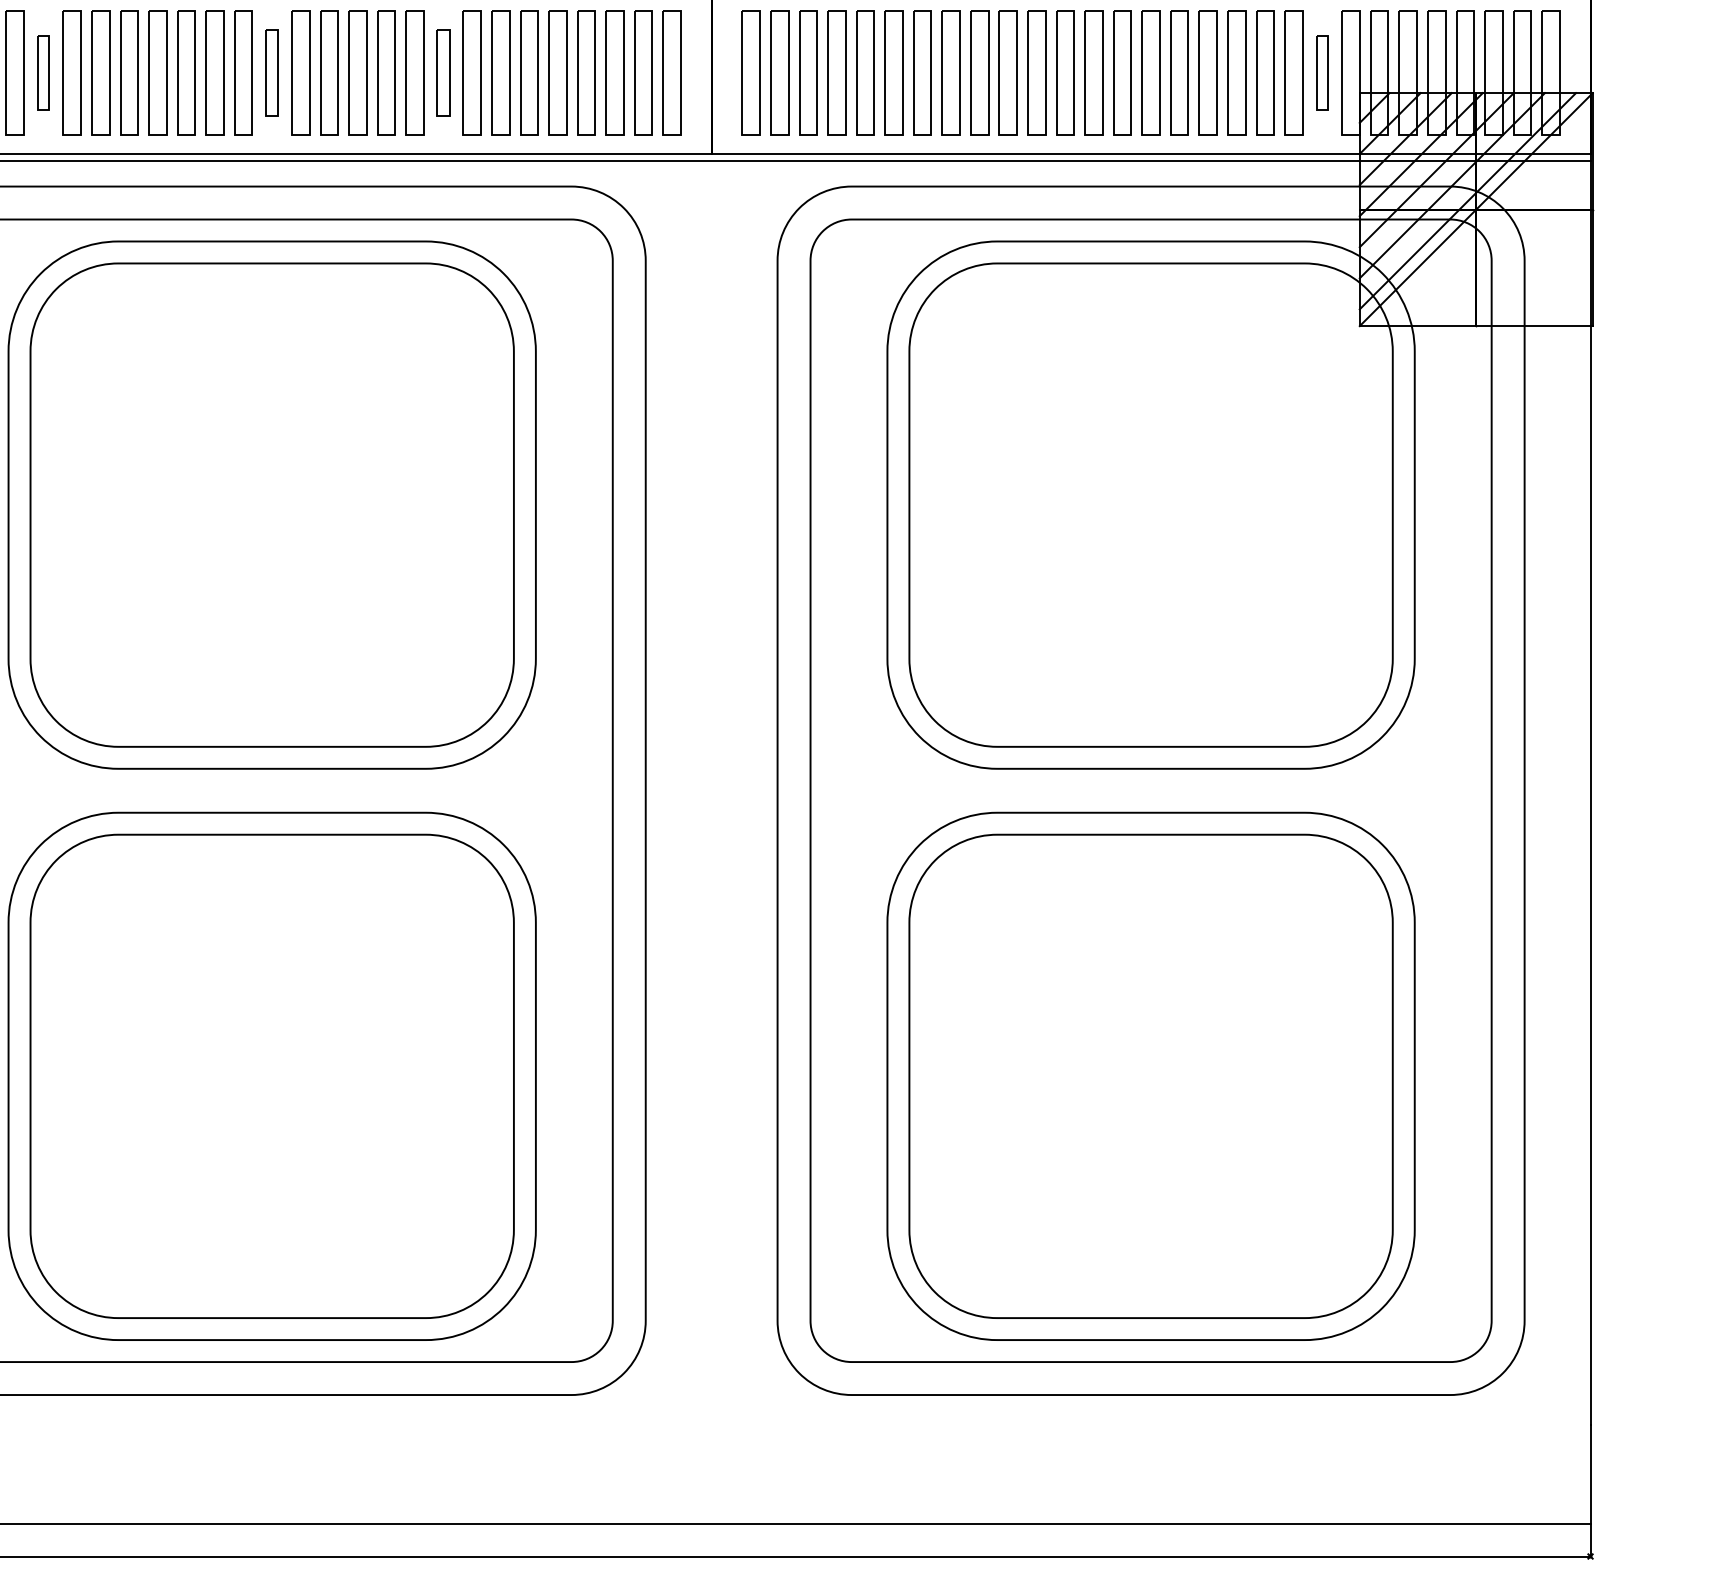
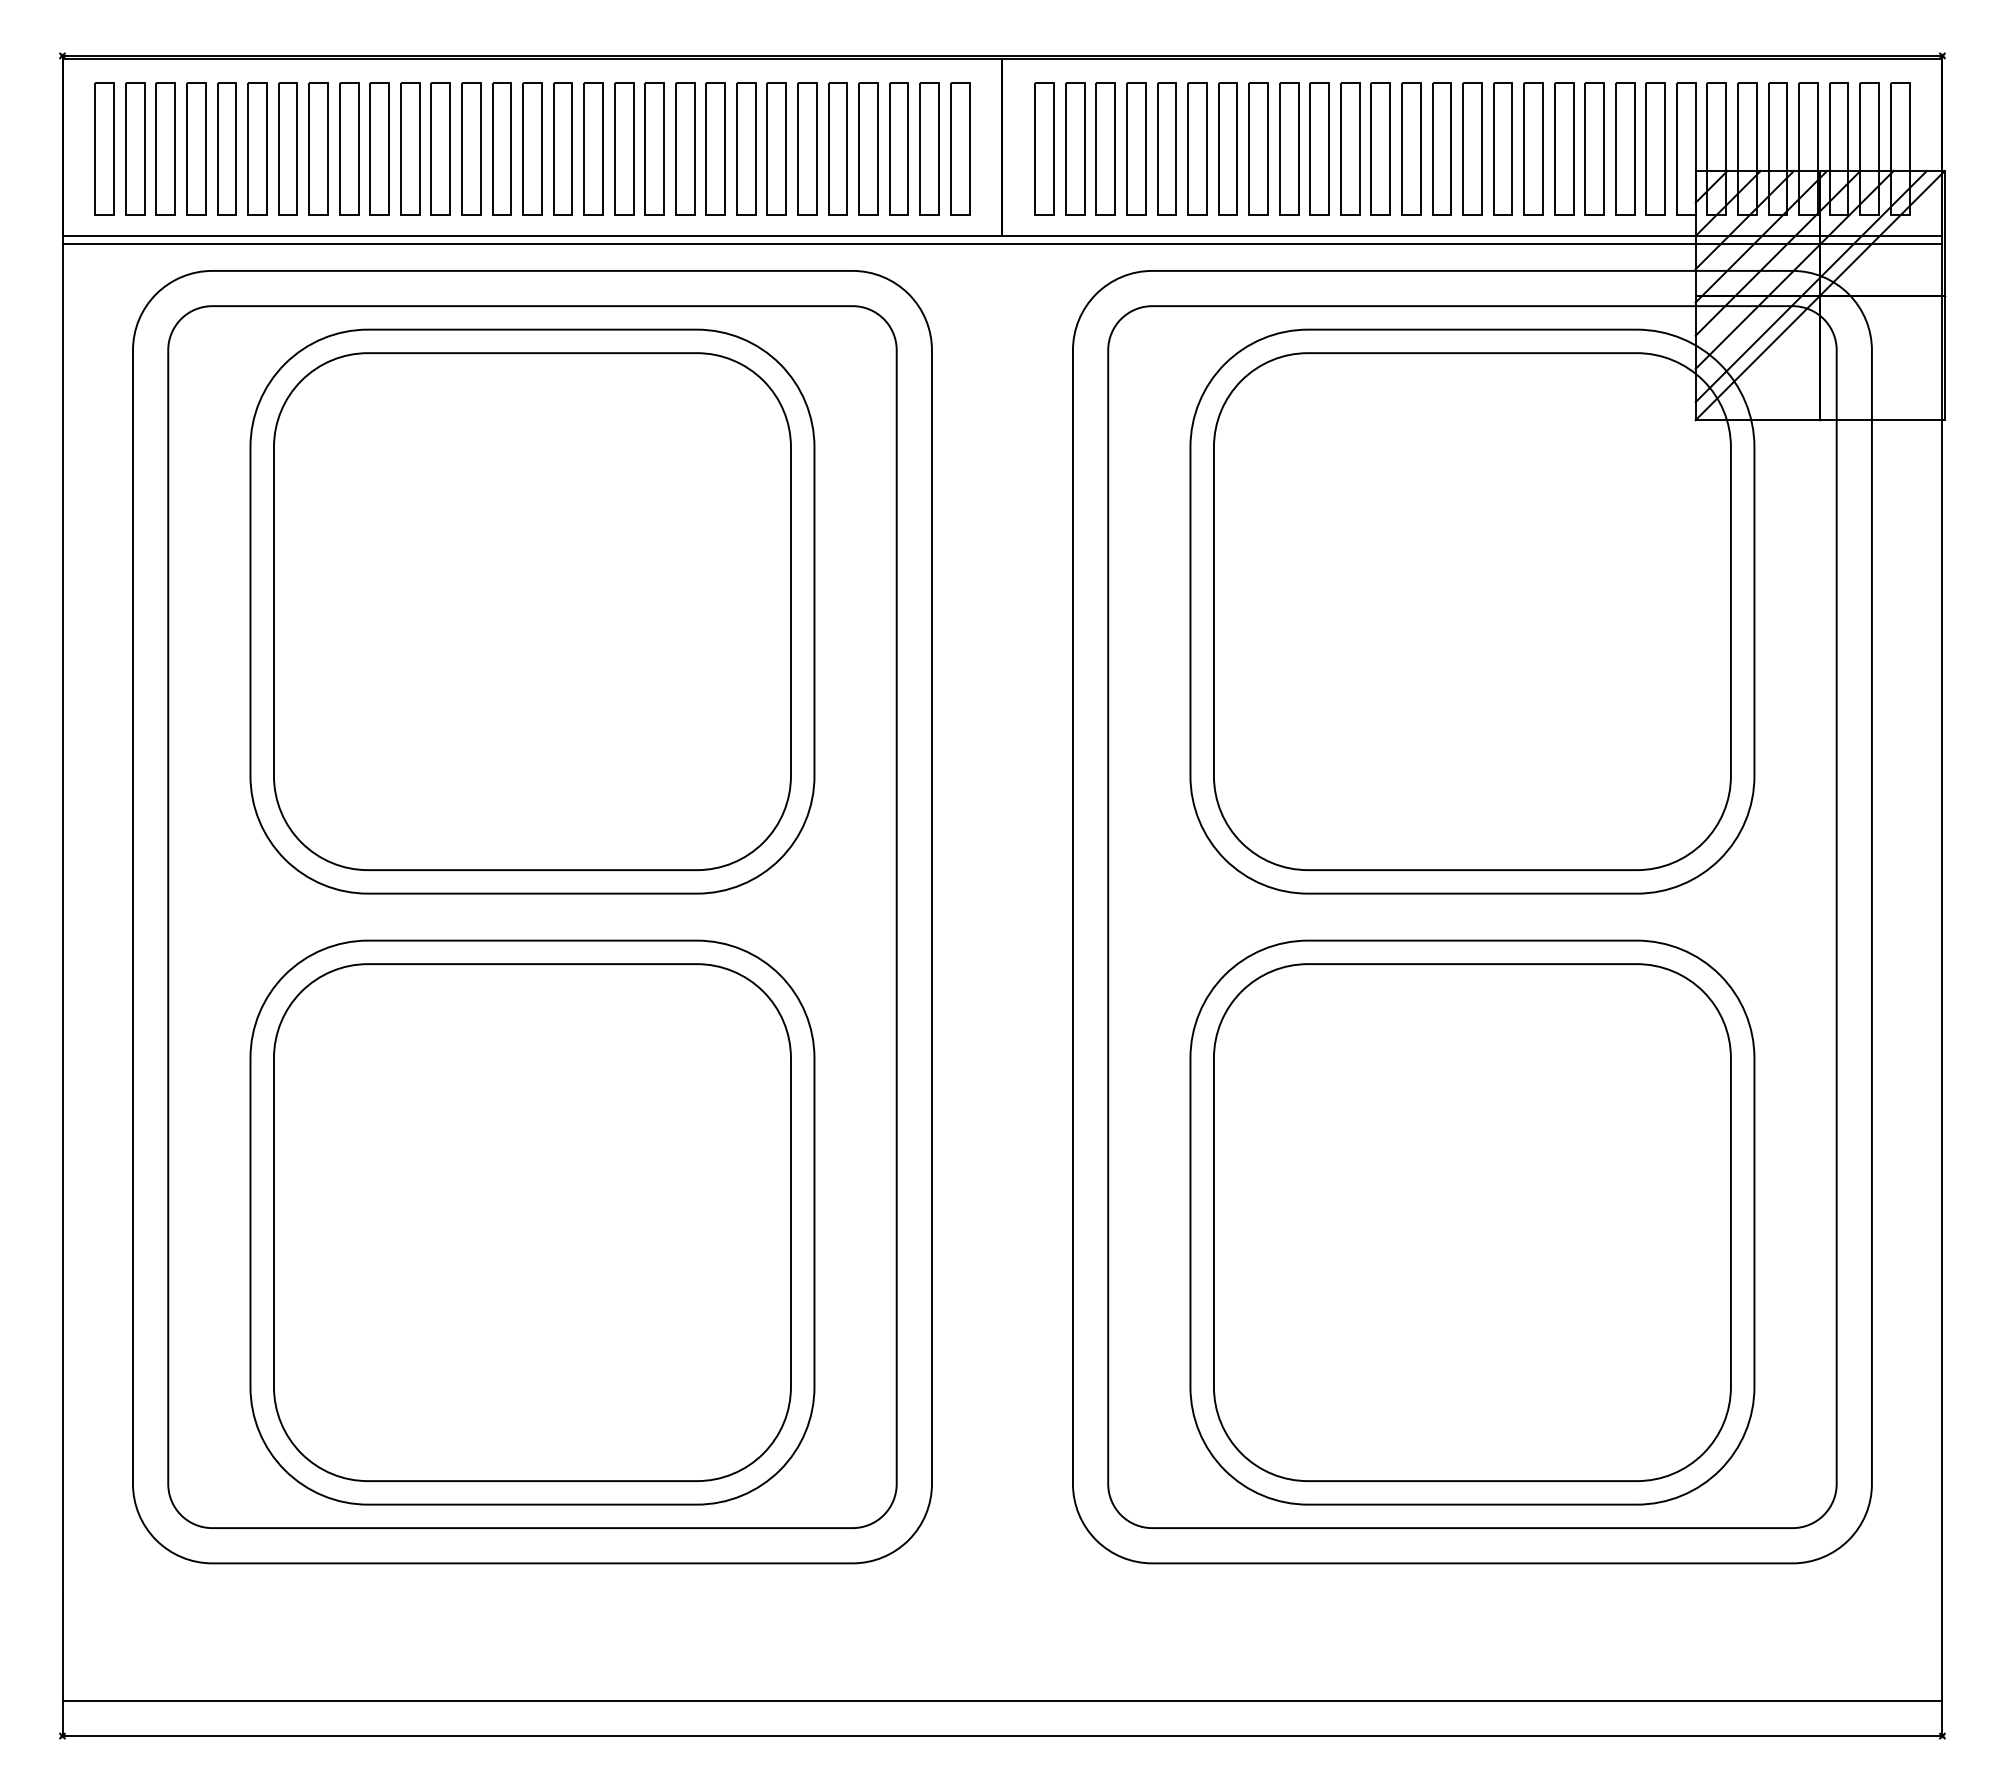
part: (43, 72) -> (287, 148), size x1.67
part: (272, 72) -> (532, 148), size x1.43
part: (443, 72) -> (715, 148), size x1.43
part: (1322, 72) -> (1655, 148), size x1.67

